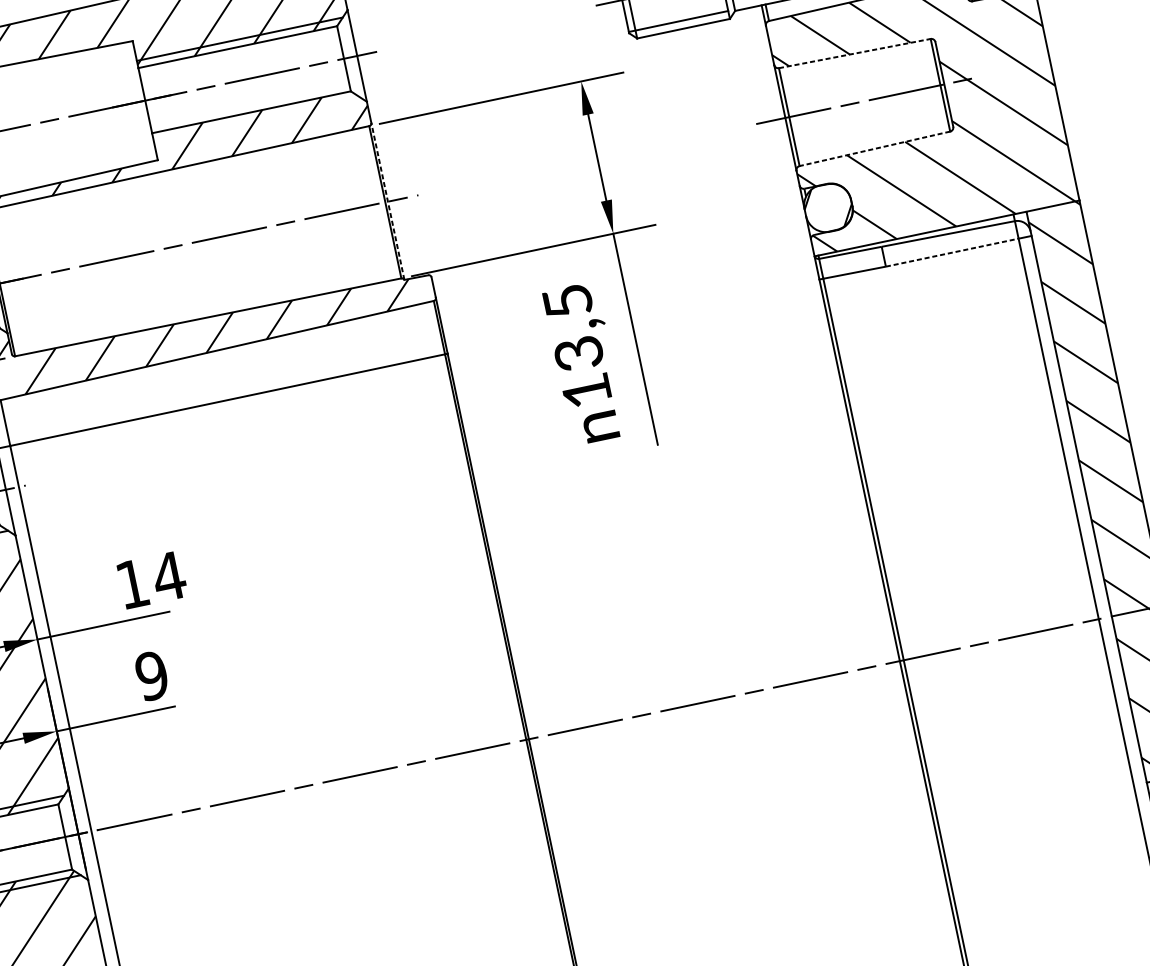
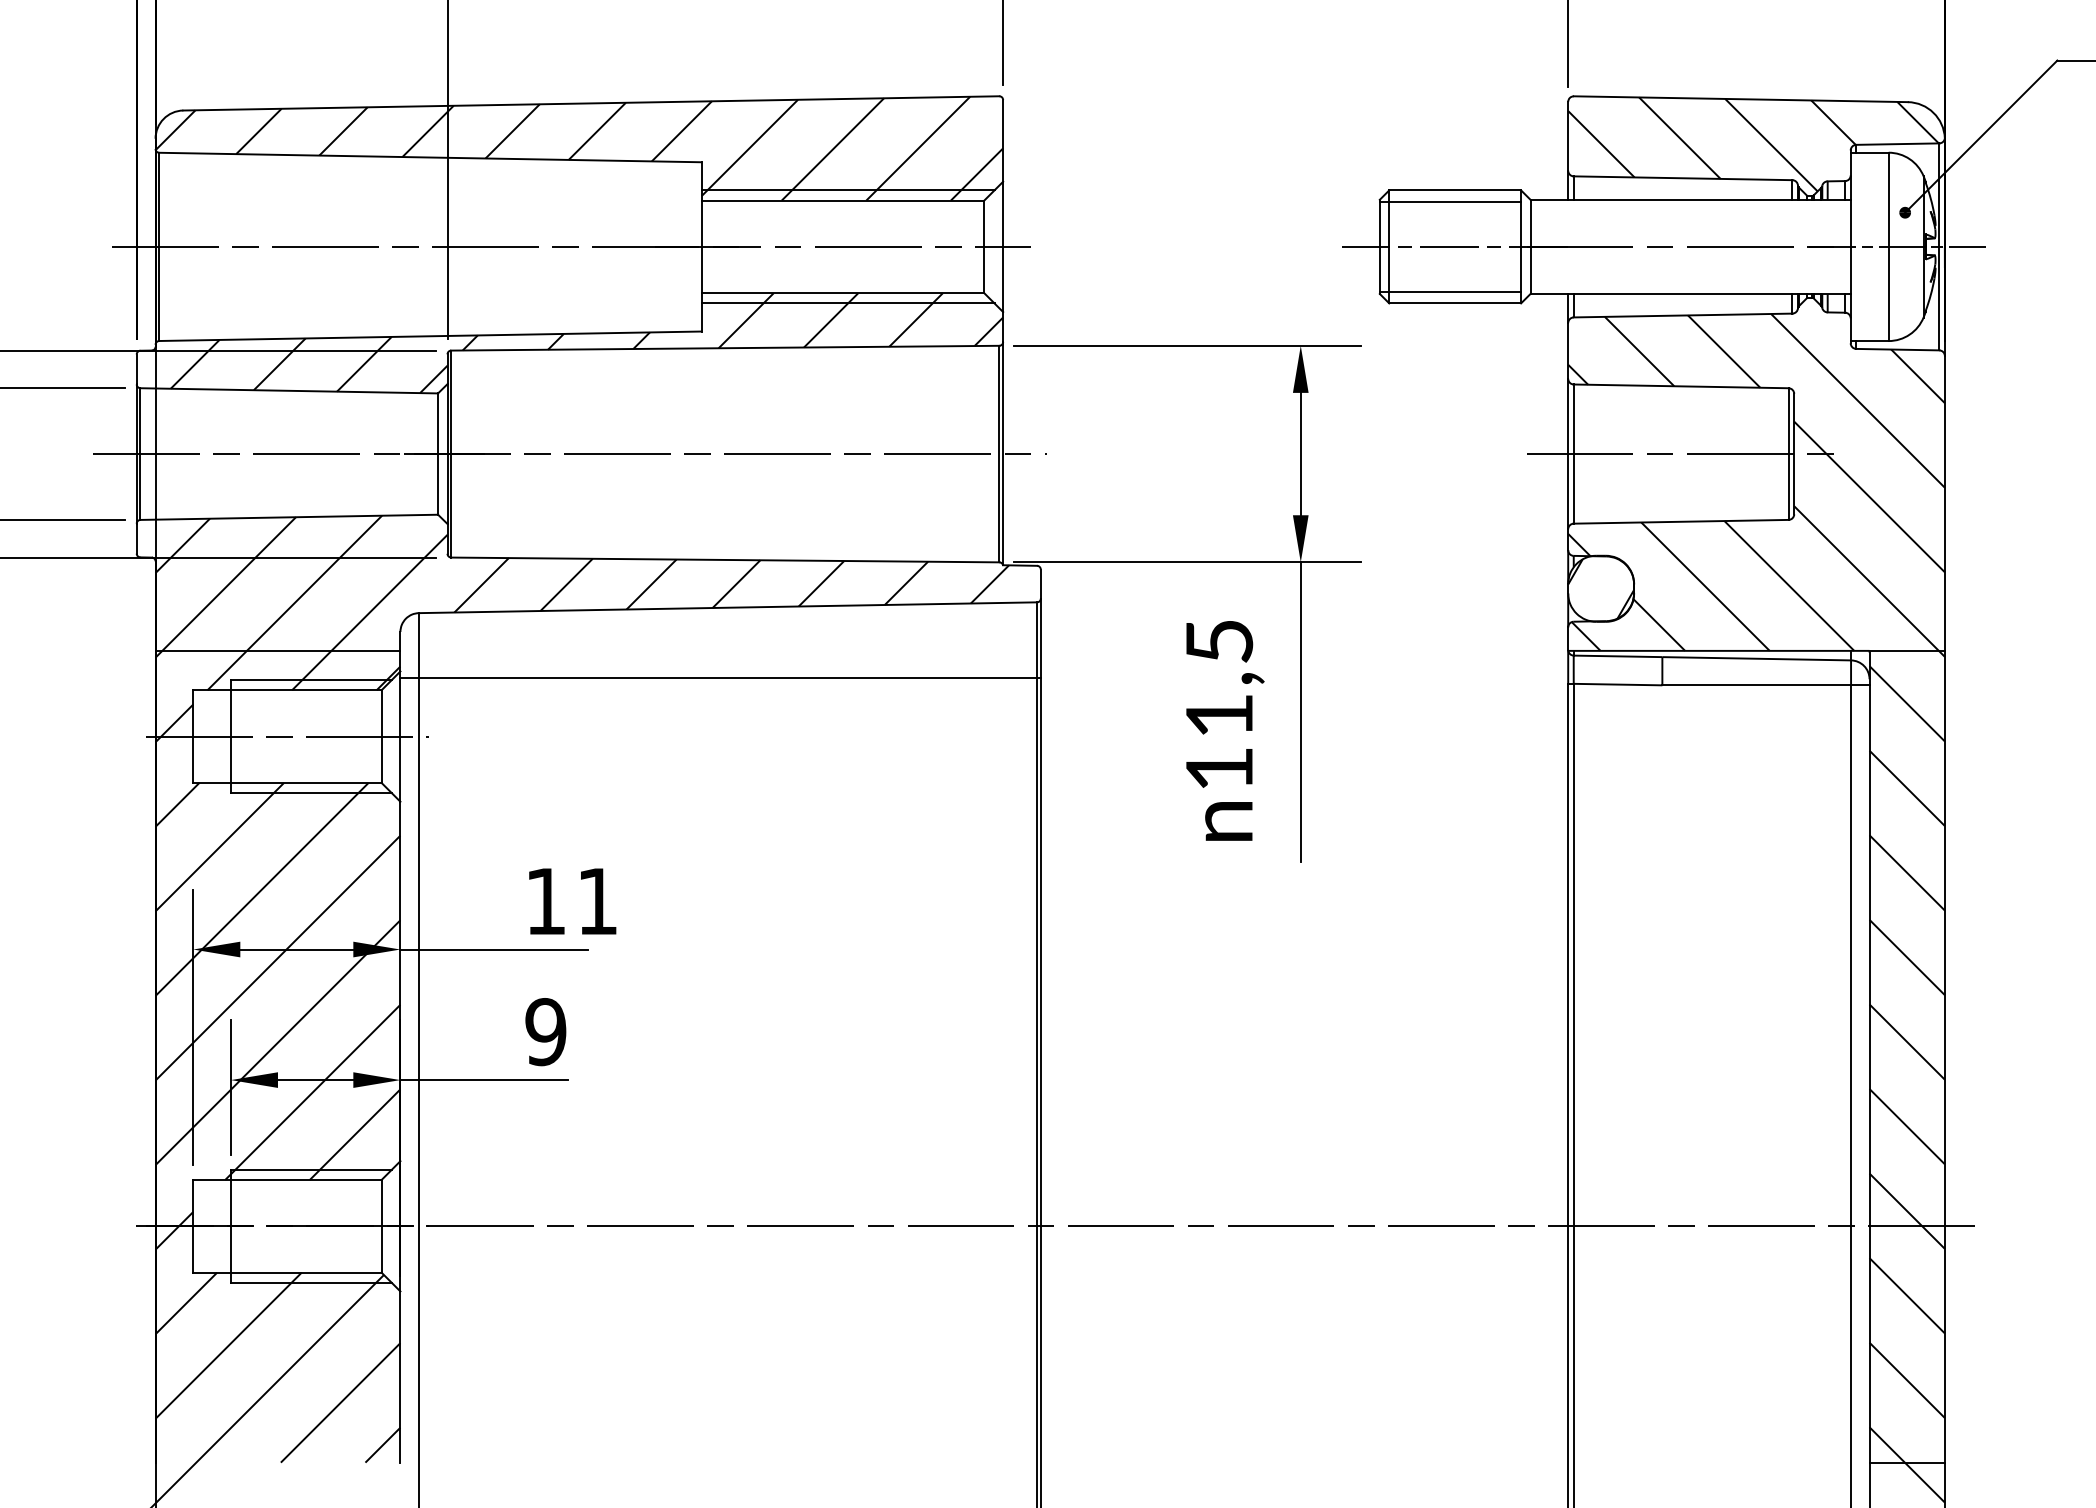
line: (855, 53) -> (1681, 386), dashed -> solid
line: (256, 118) -> (847, 303), added
line: (874, 148) -> (1680, 521), dashed -> solid
line: (388, 201) -> (1003, 453), dashed -> solid
line: (952, 252) -> (1757, 685), dashed -> solid
text: (579, 354) -> (1219, 716), 13,5 -> 11,5
text: (168, 576) -> (597, 901), 14 -> 11

